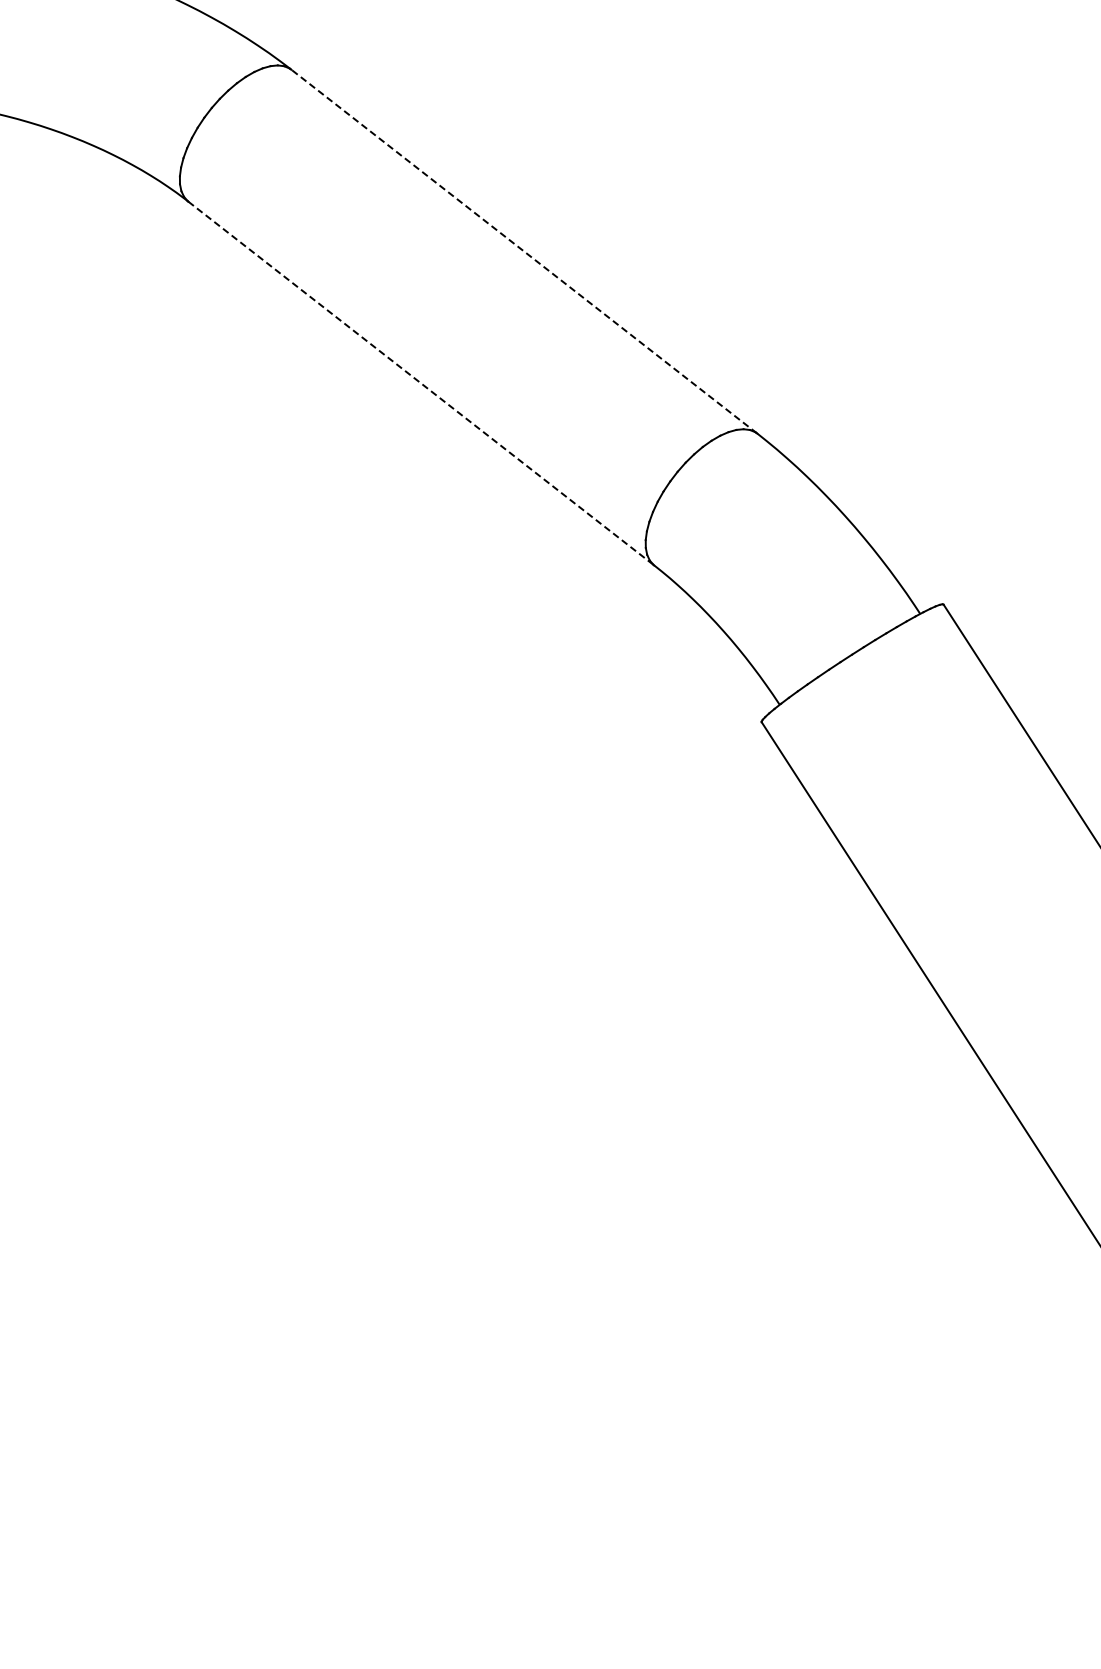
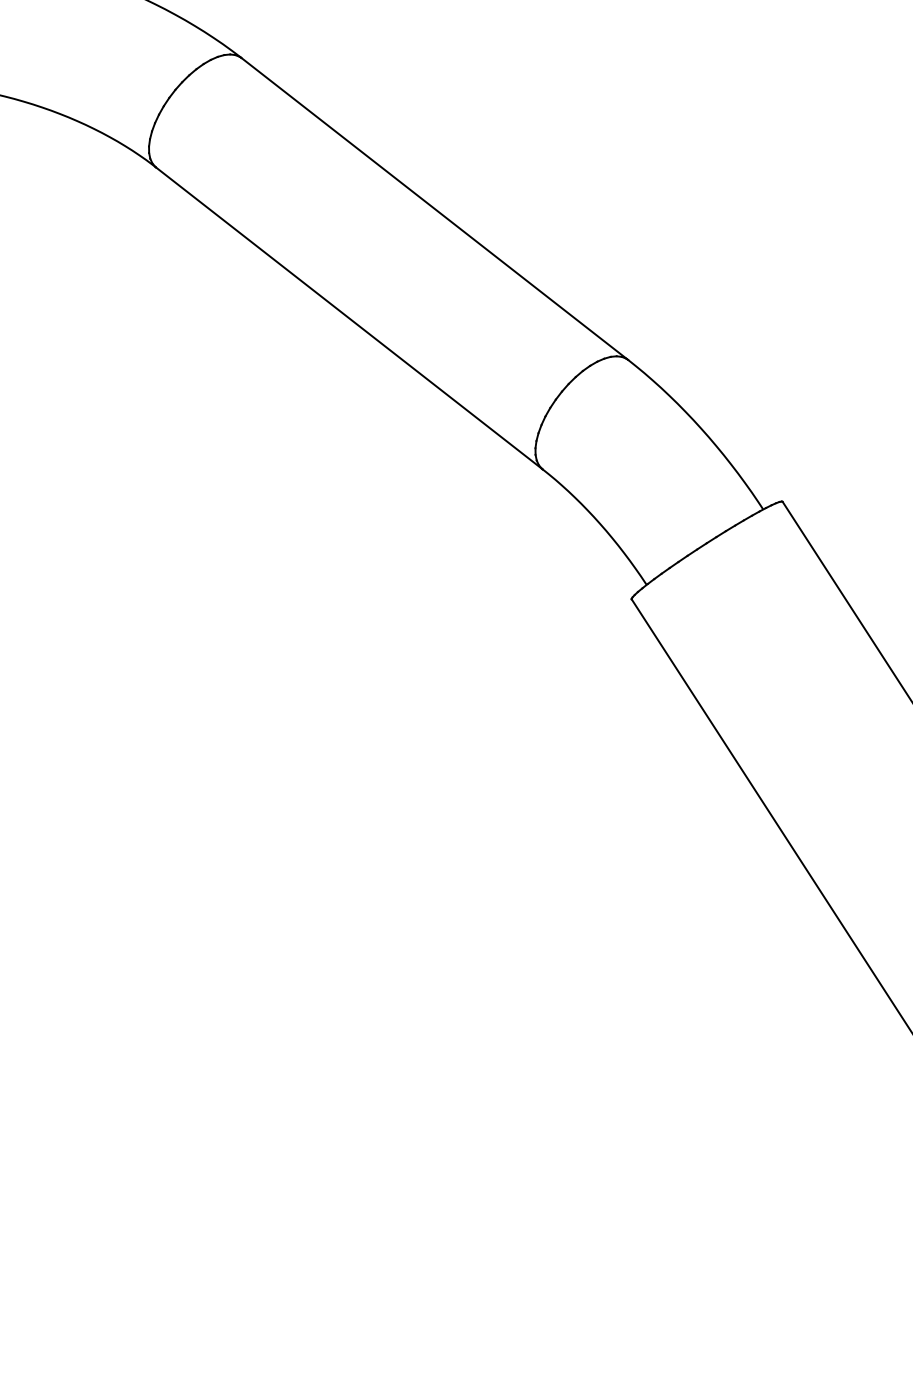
line: (524, 251) -> (434, 208), dashed -> solid
line: (421, 383) -> (349, 318), dashed -> solid

